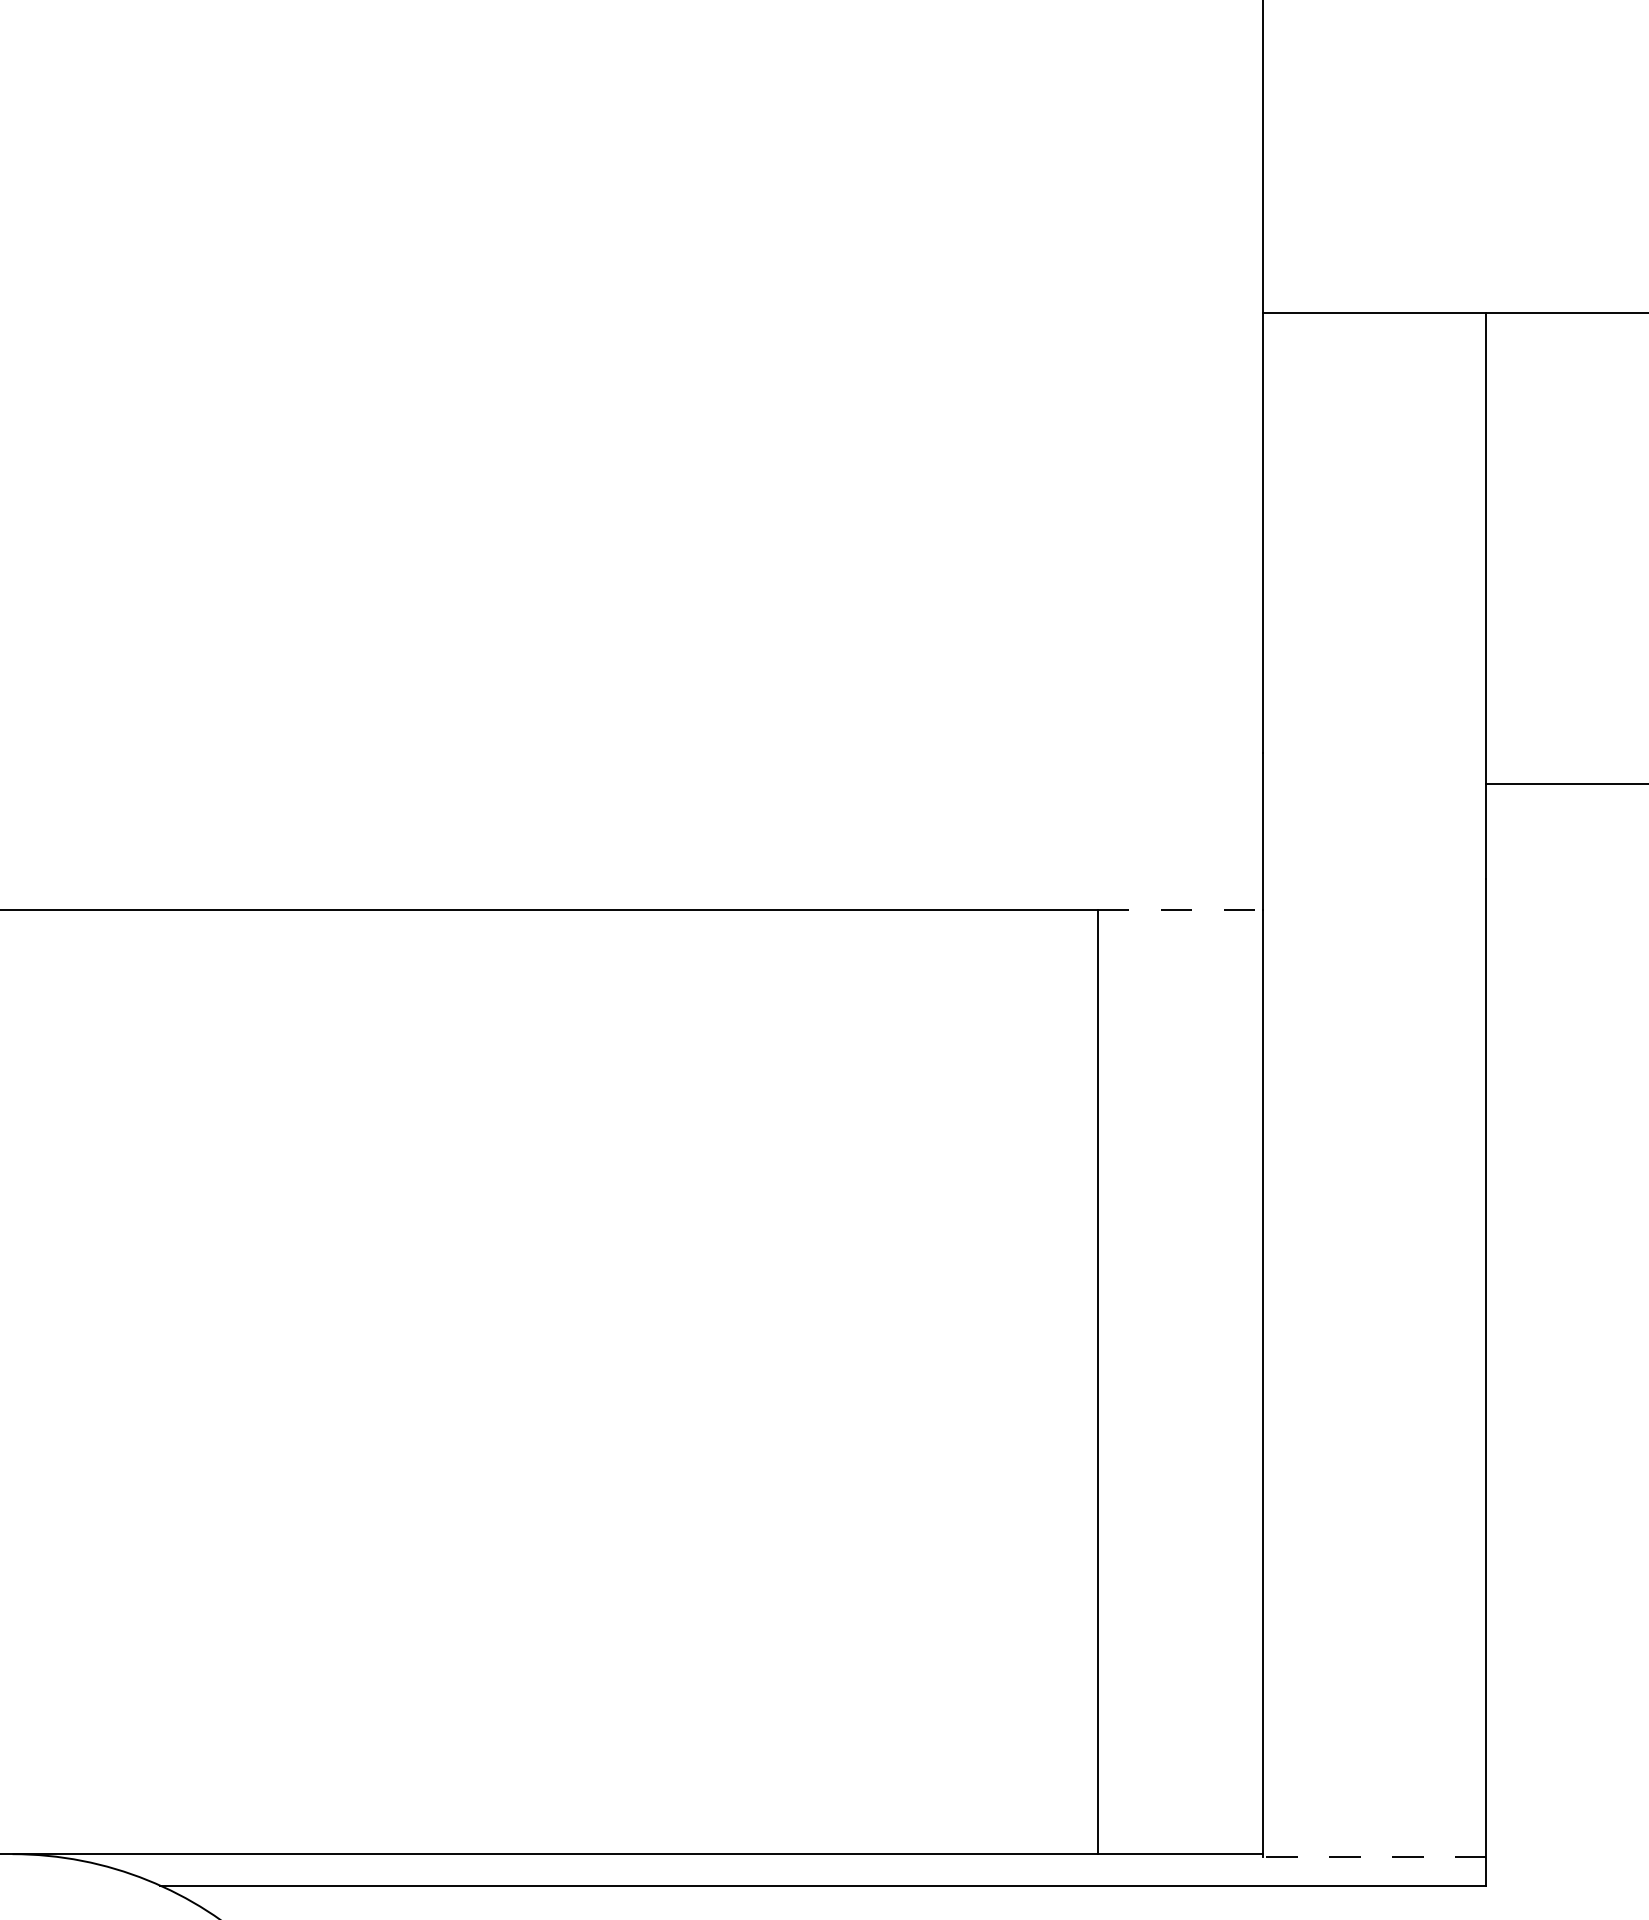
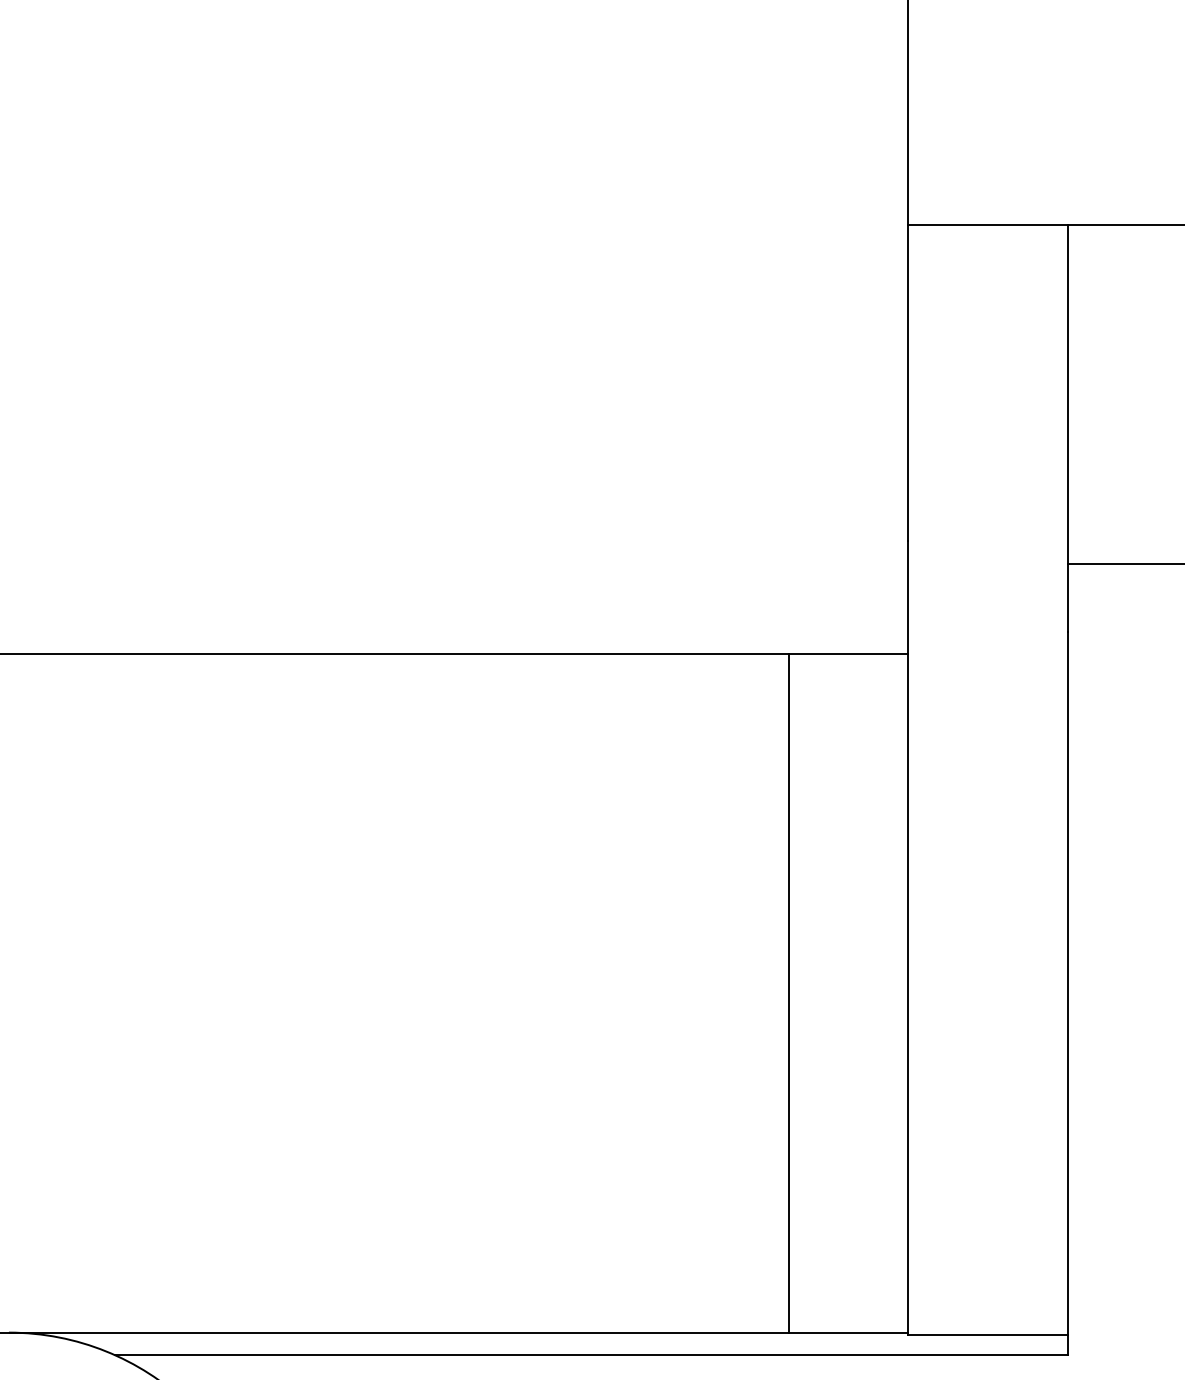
line: (1180, 910) -> (848, 654), dashed -> solid
line: (1374, 1857) -> (987, 1335), dashed -> solid

